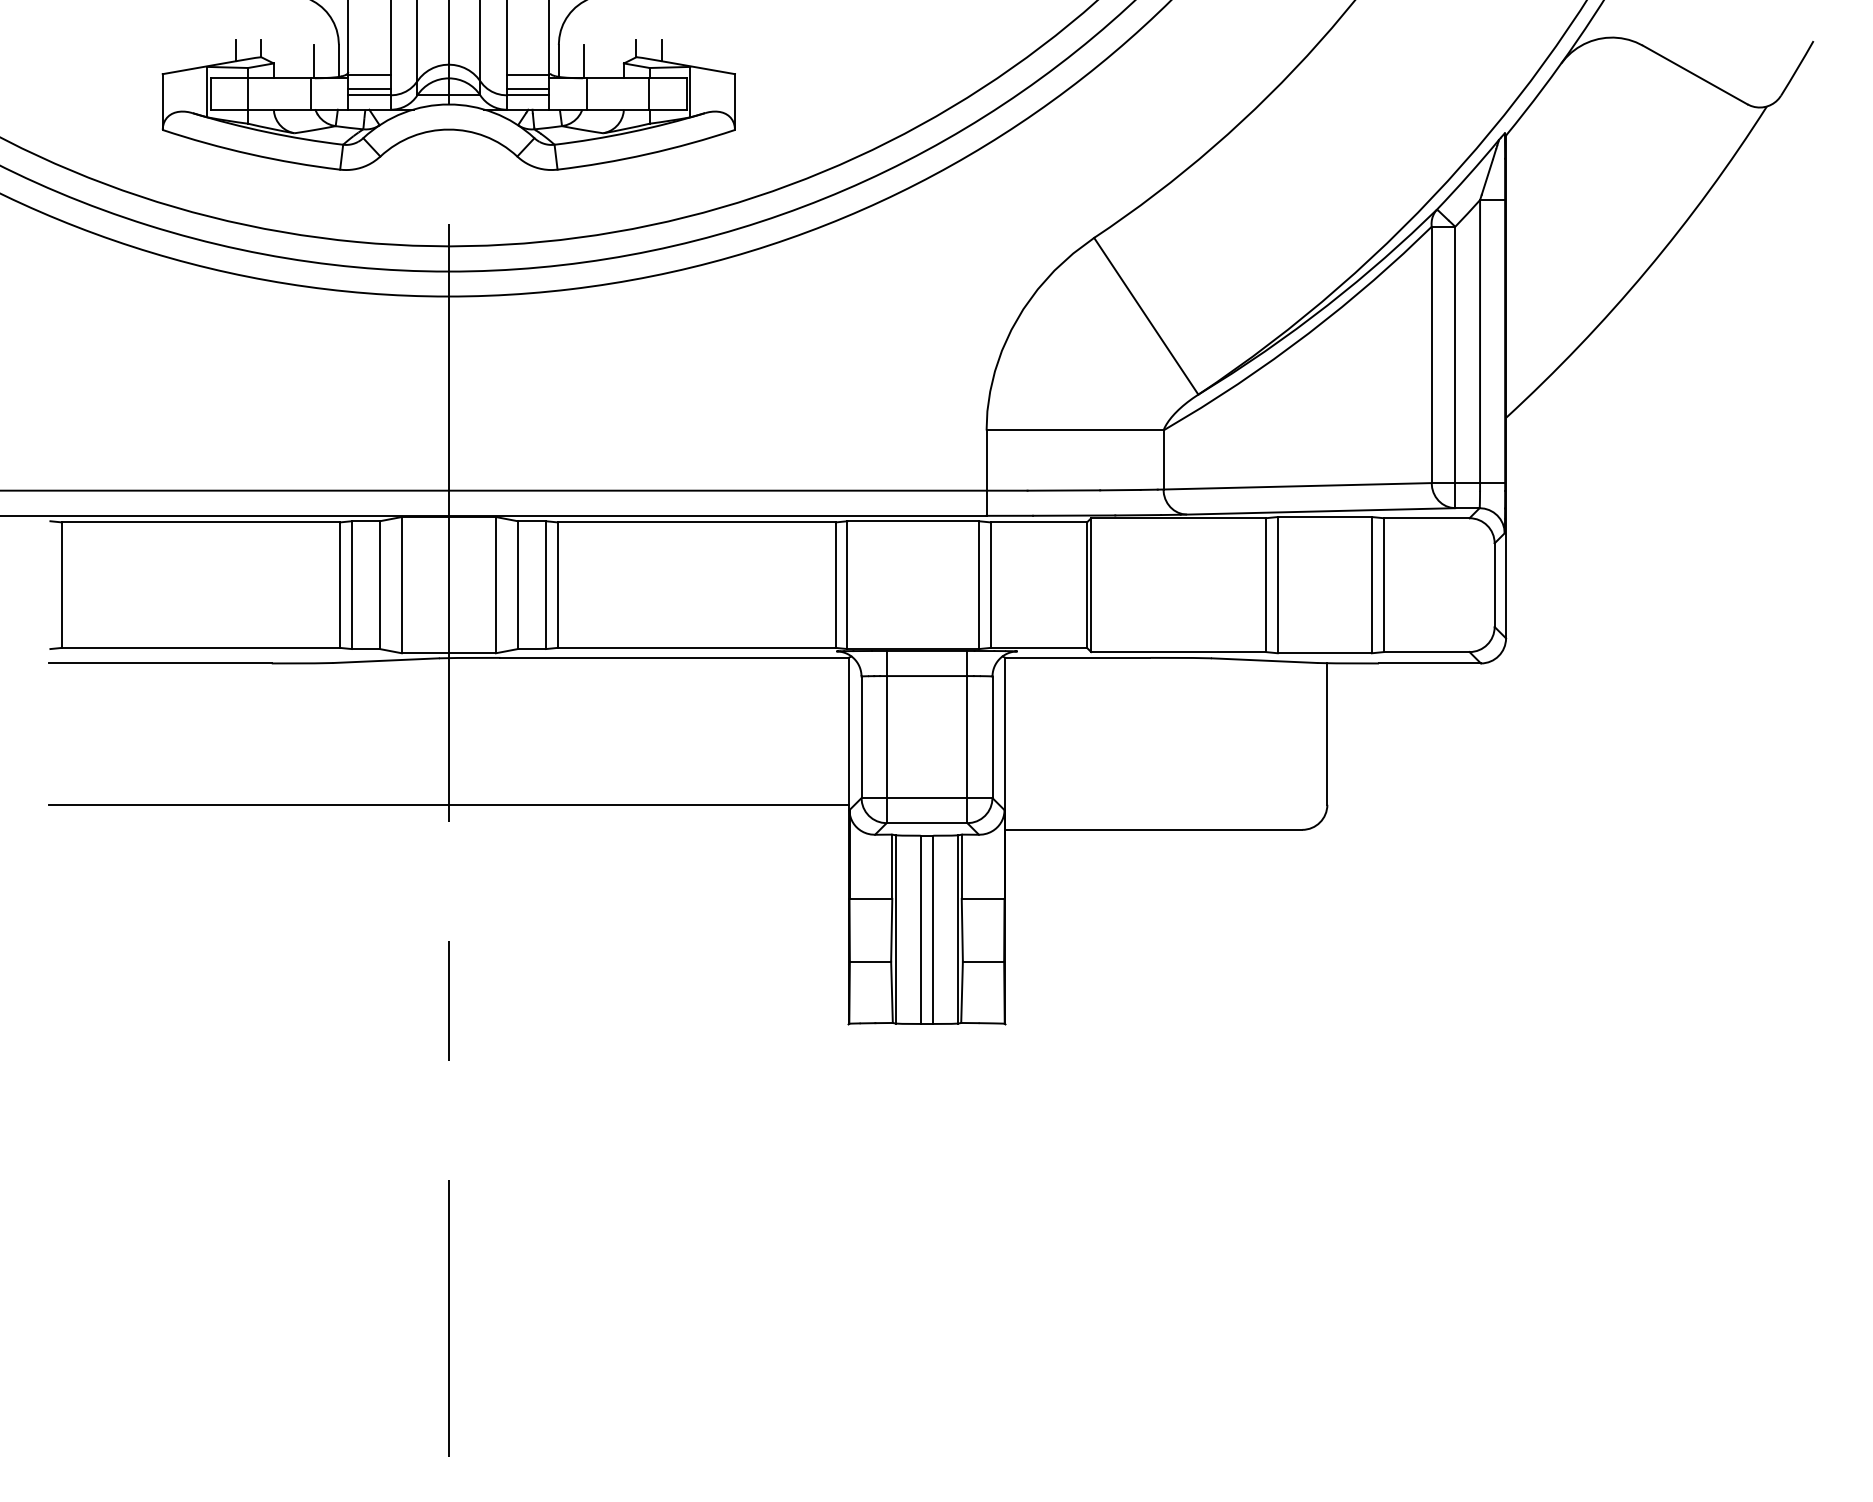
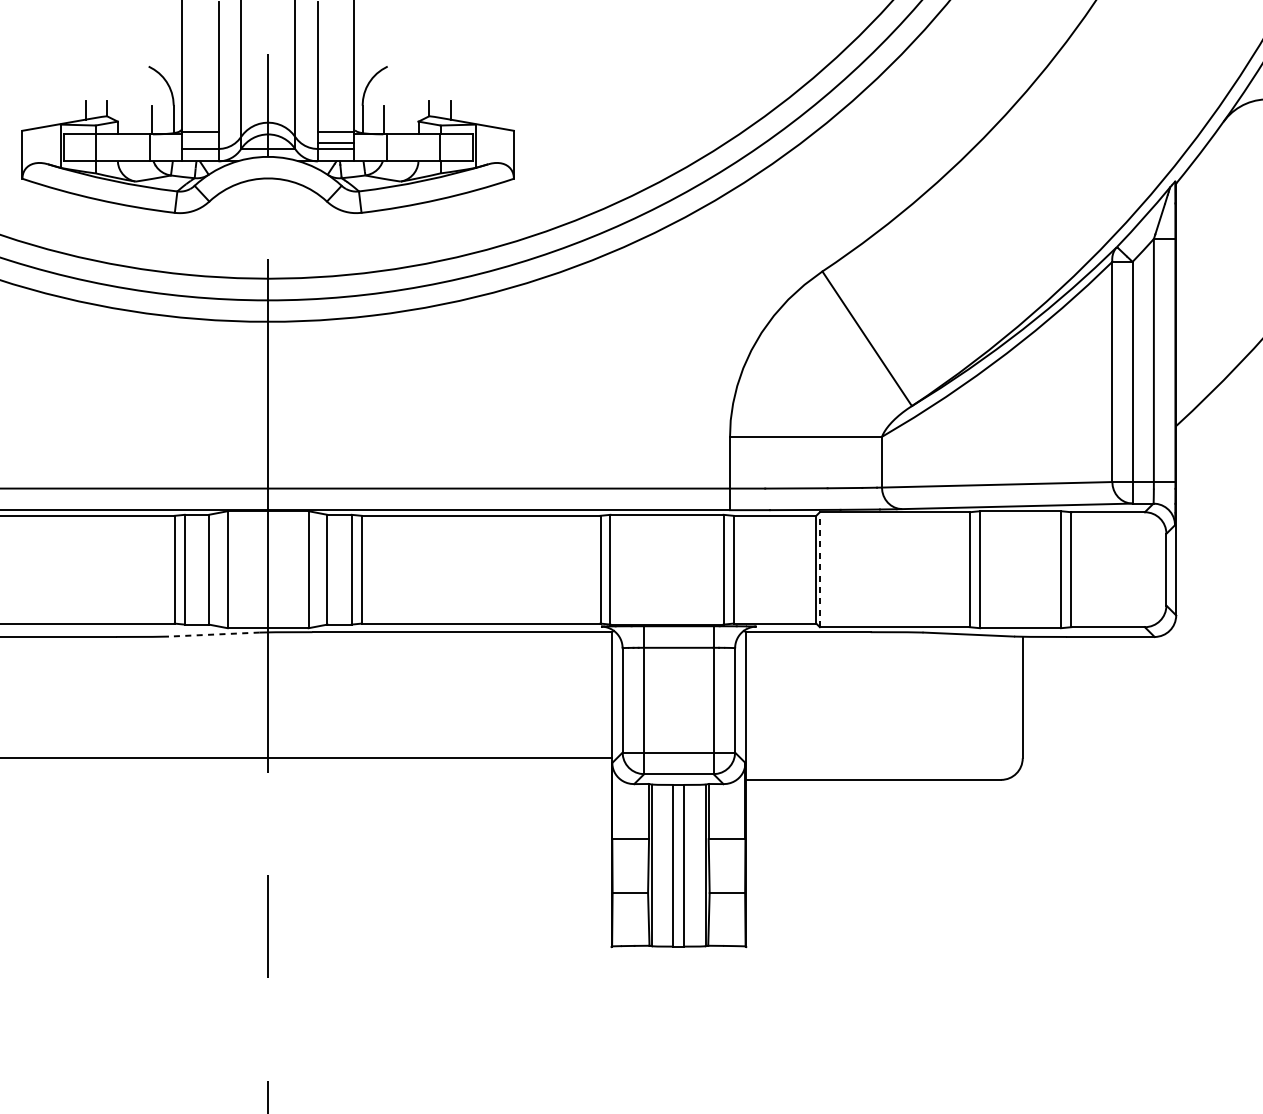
line: (369, 88) -> (200, 143), removed
line: (1091, 585) -> (820, 570), solid -> dashed
line: (386, 660) -> (214, 634), solid -> dashed

